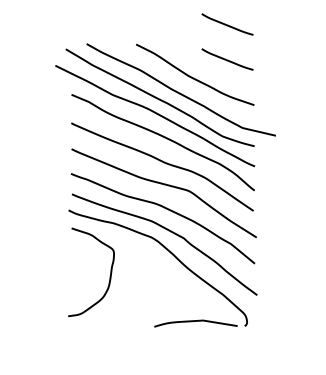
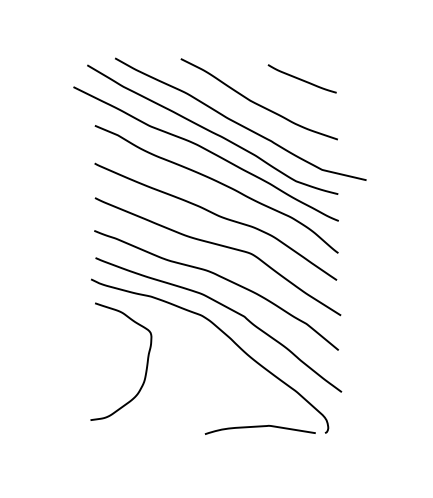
curve: (227, 24) -> (302, 32), removed

